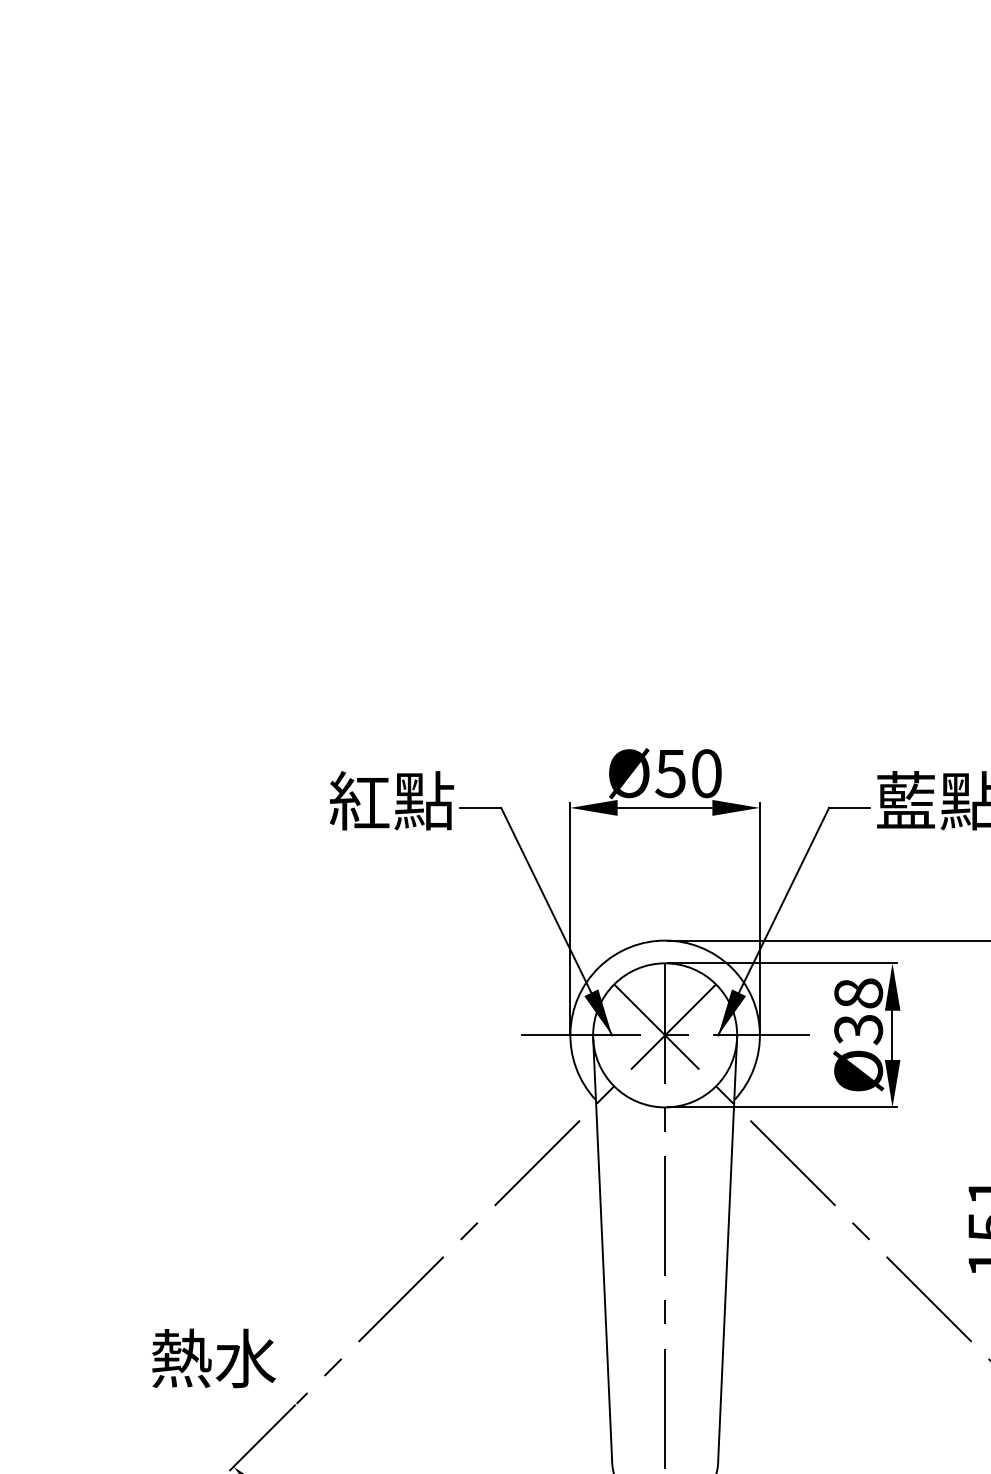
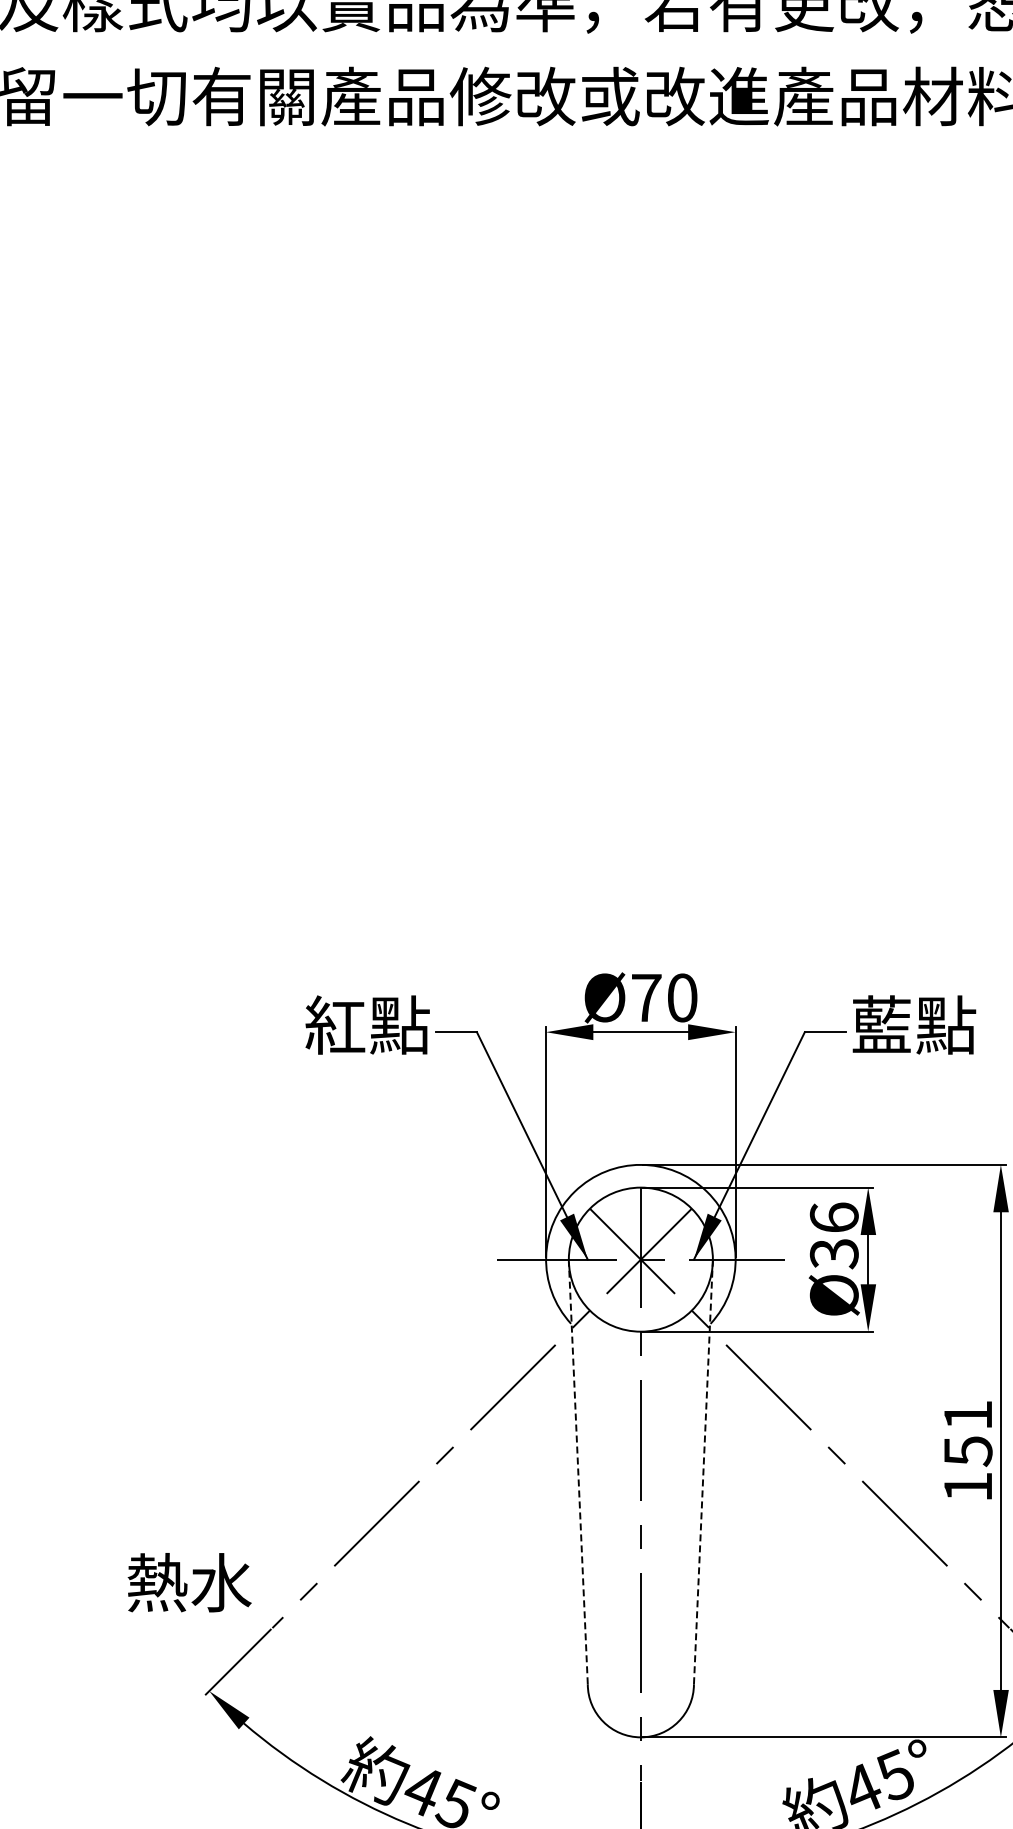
text: (669, 774) -> (645, 998), Ø50 -> Ø70
text: (857, 993) -> (833, 1217), Ø38 -> Ø36
line: (727, 1247) -> (703, 1471), solid -> dashed
line: (602, 1248) -> (578, 1472), solid -> dashed

